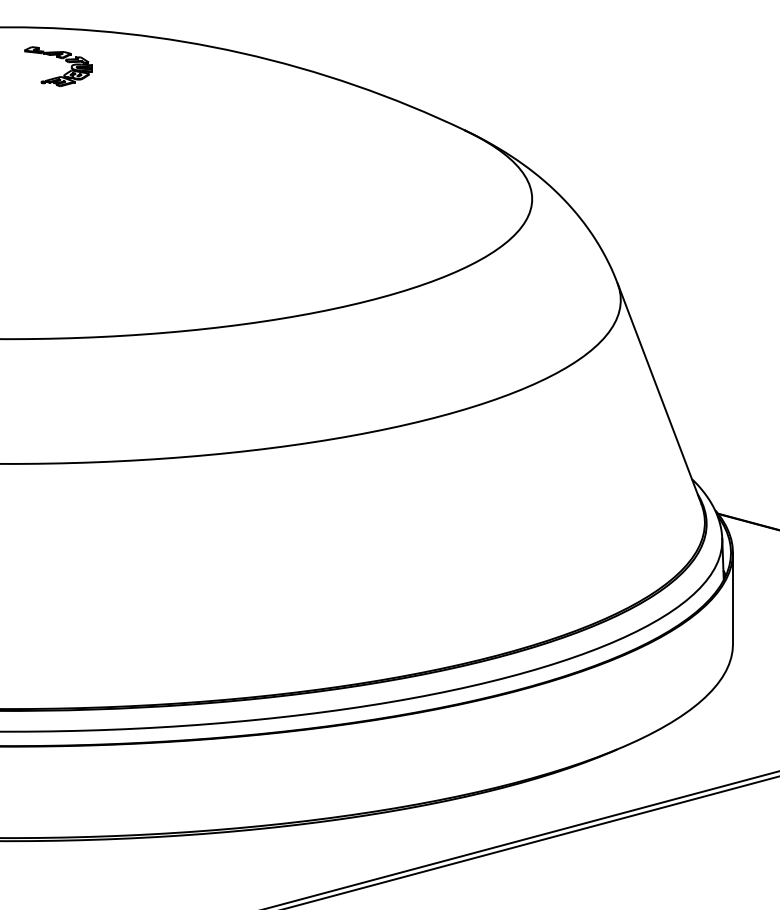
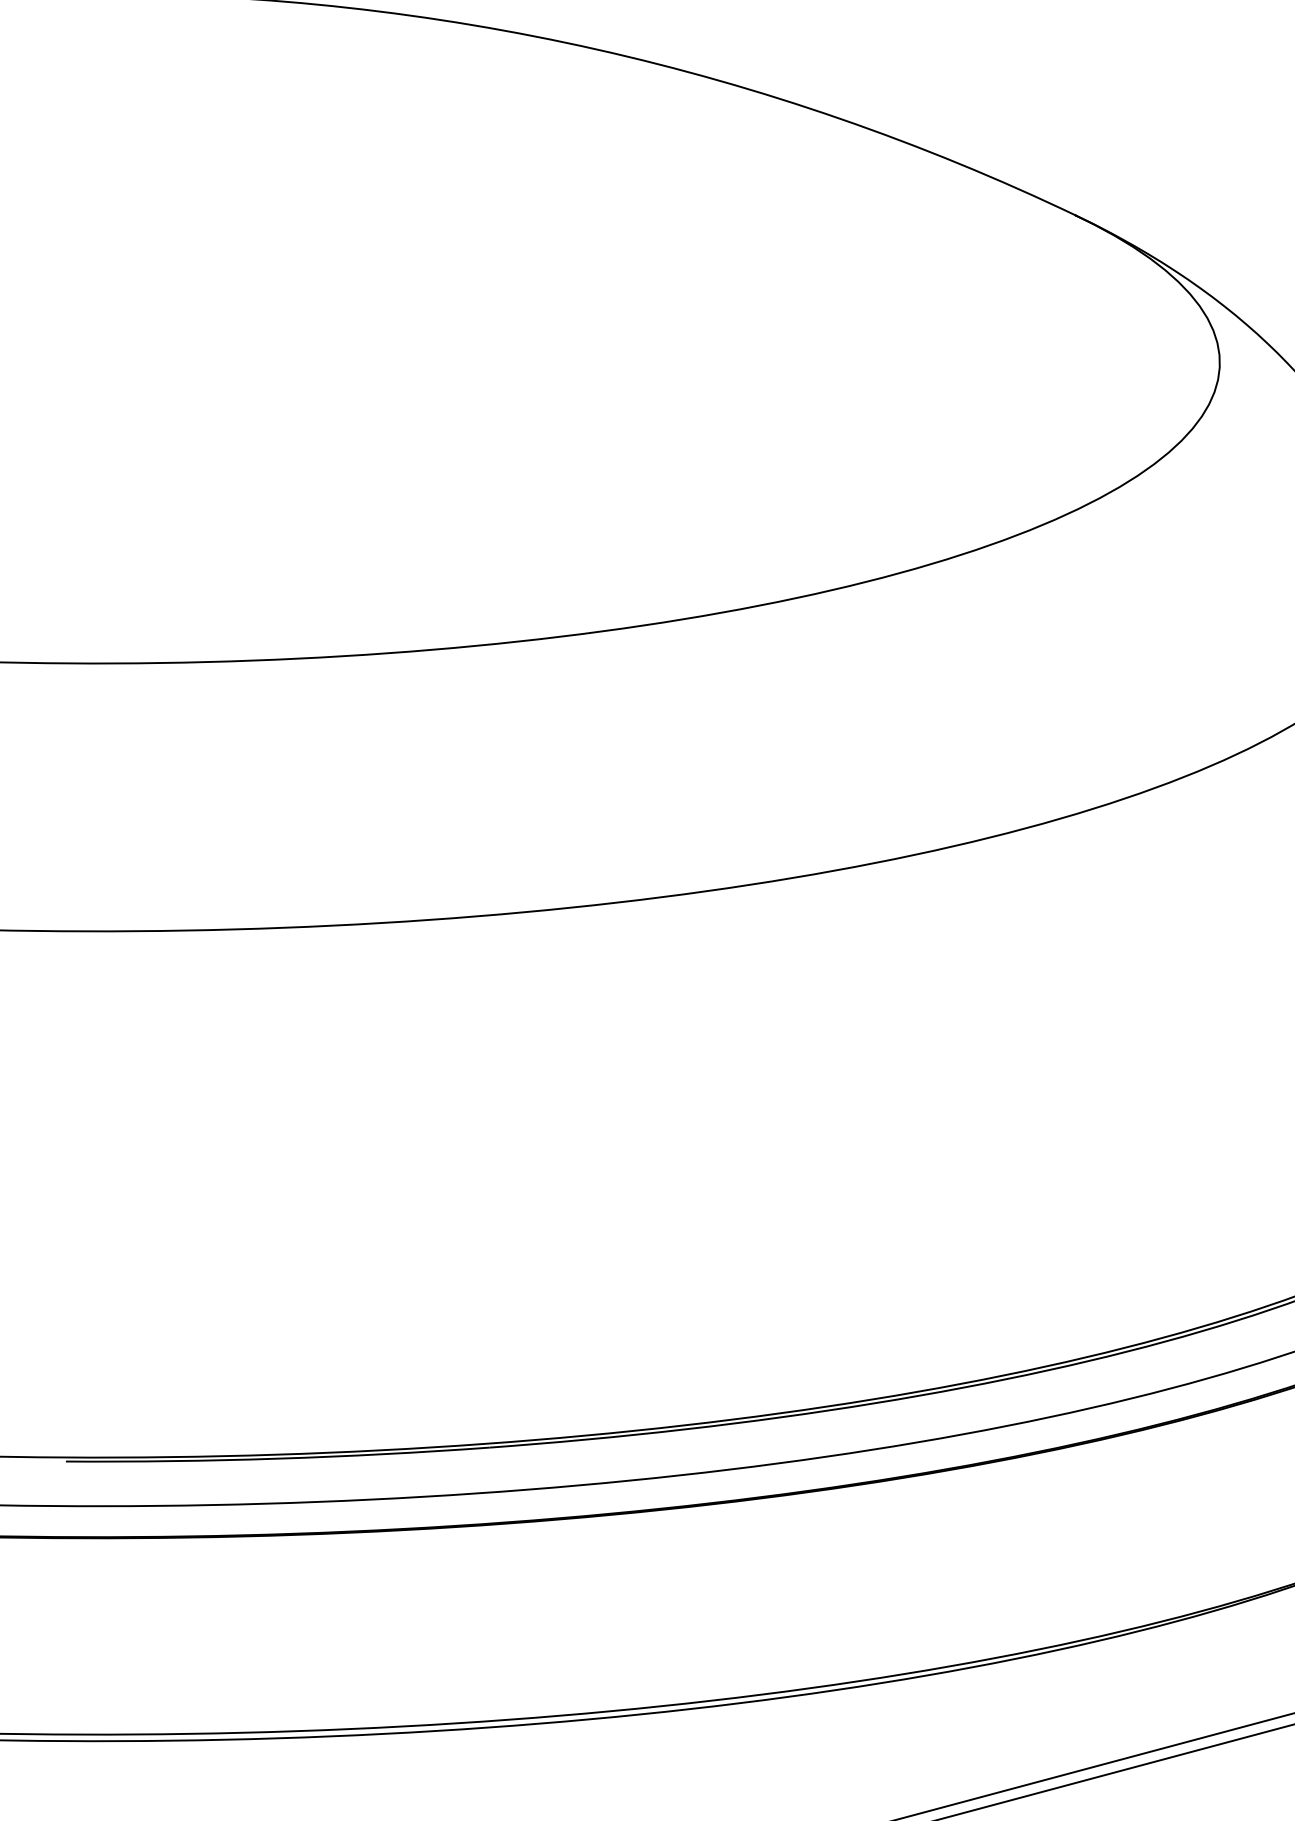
part: (61, 59) -> (209, 63), removed

